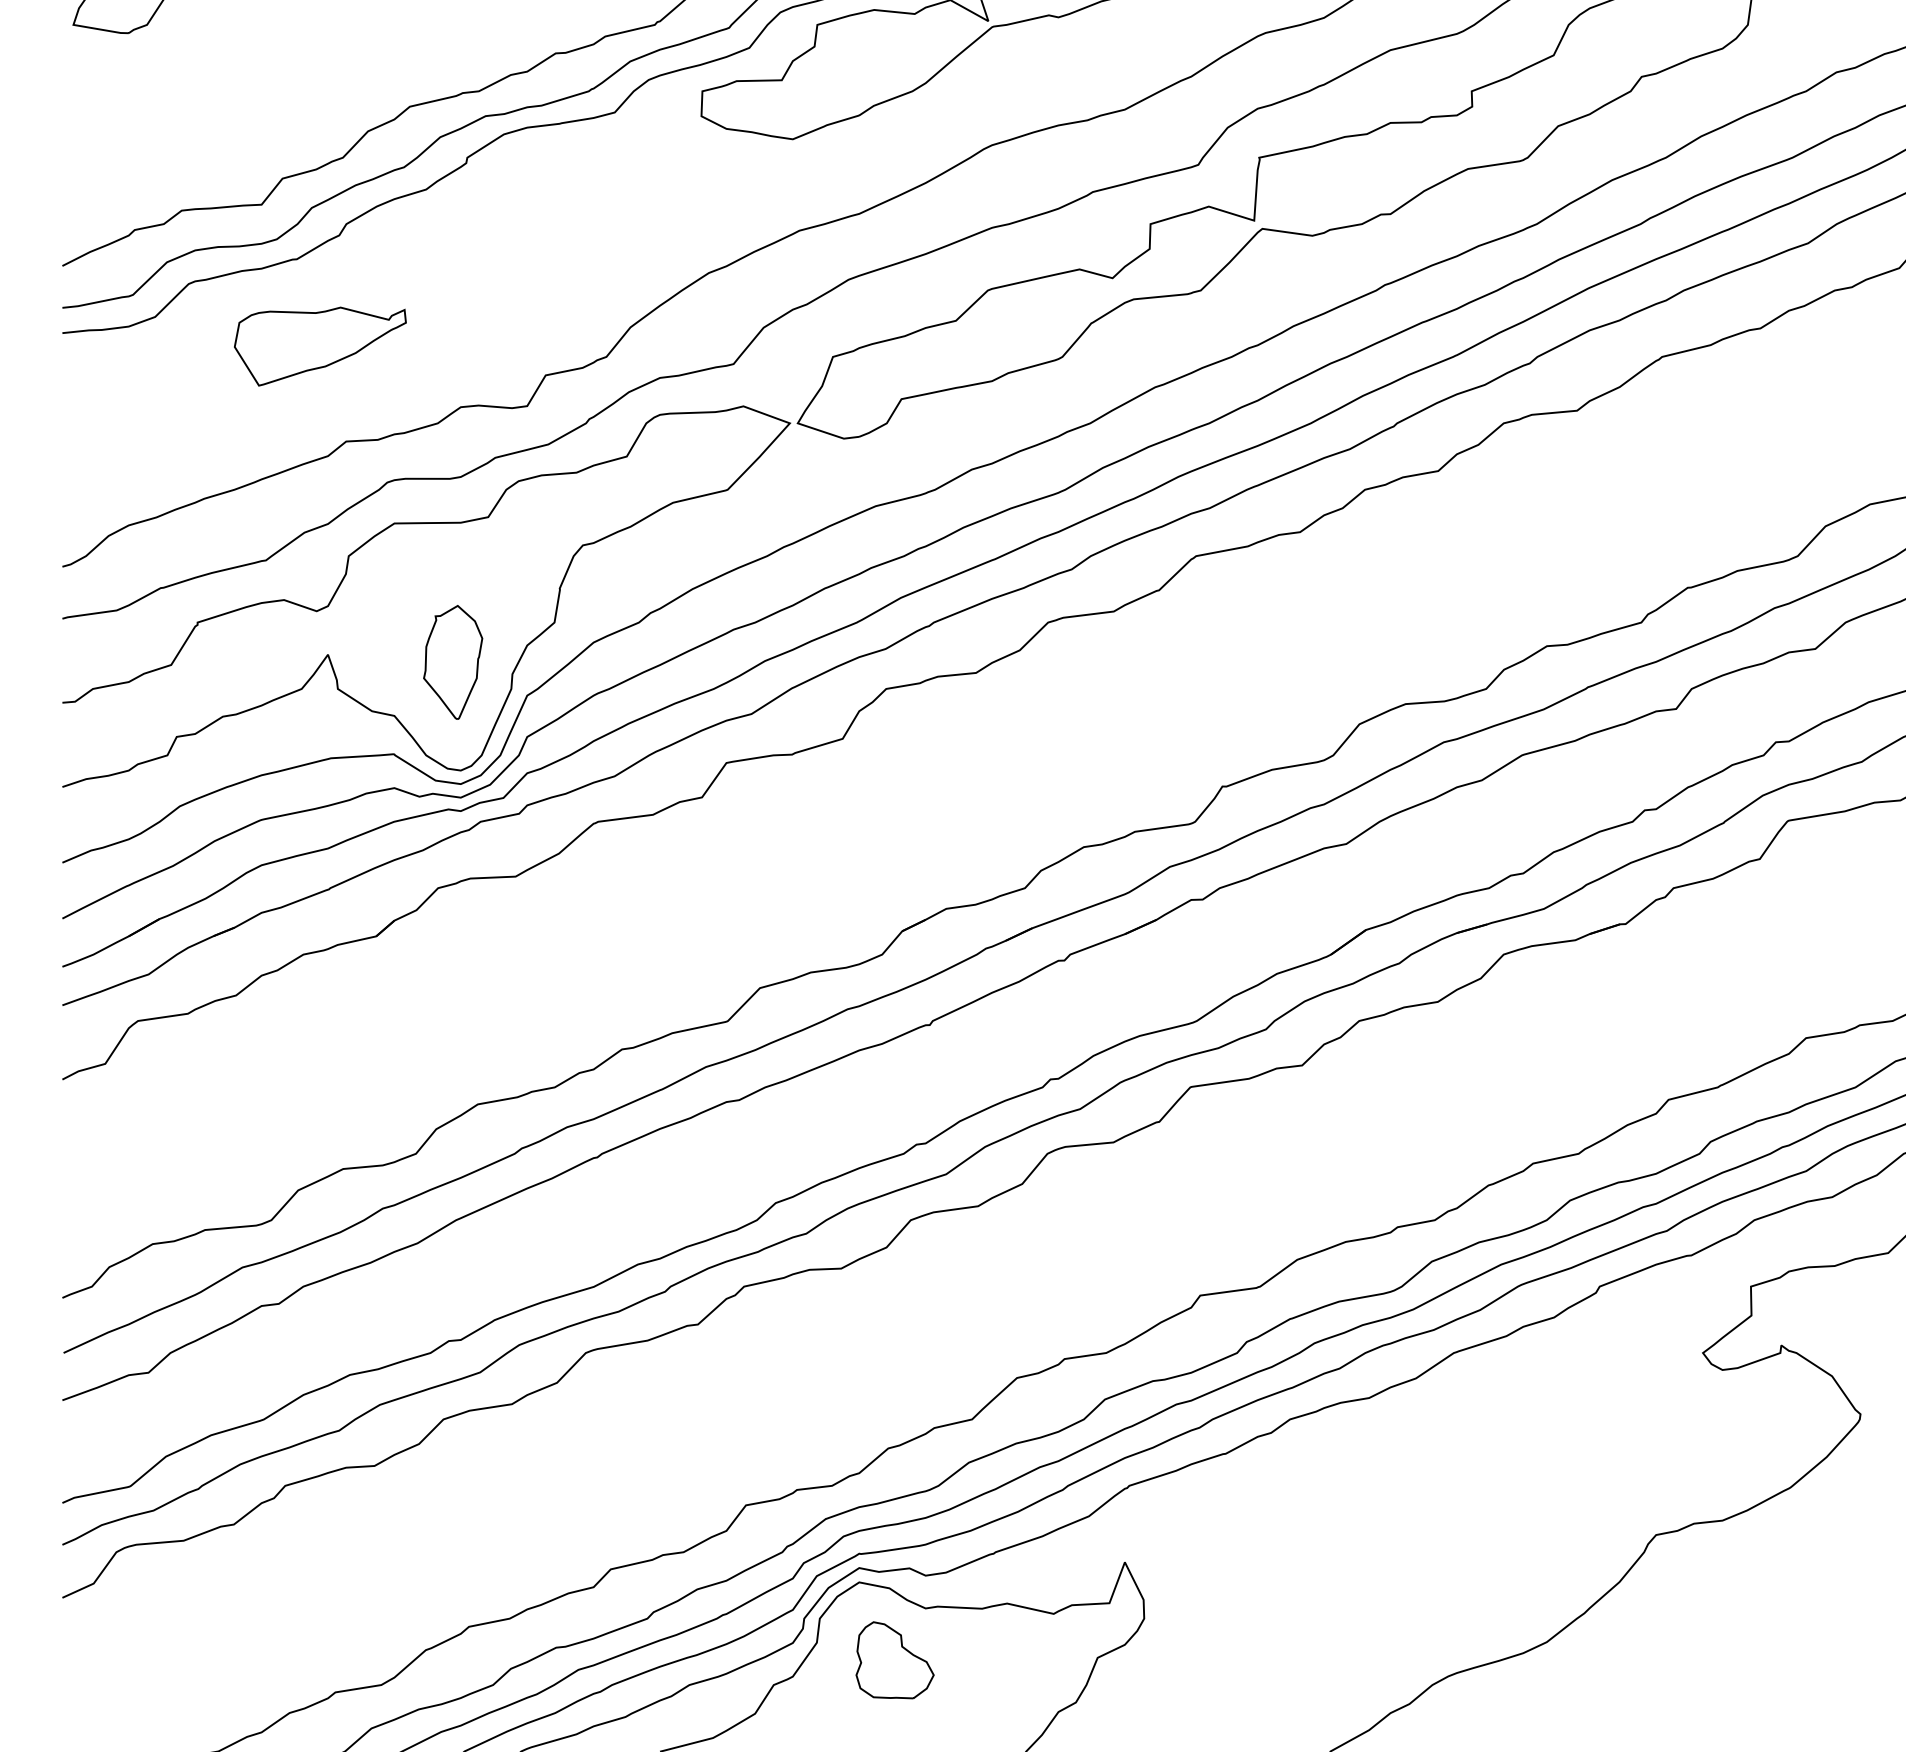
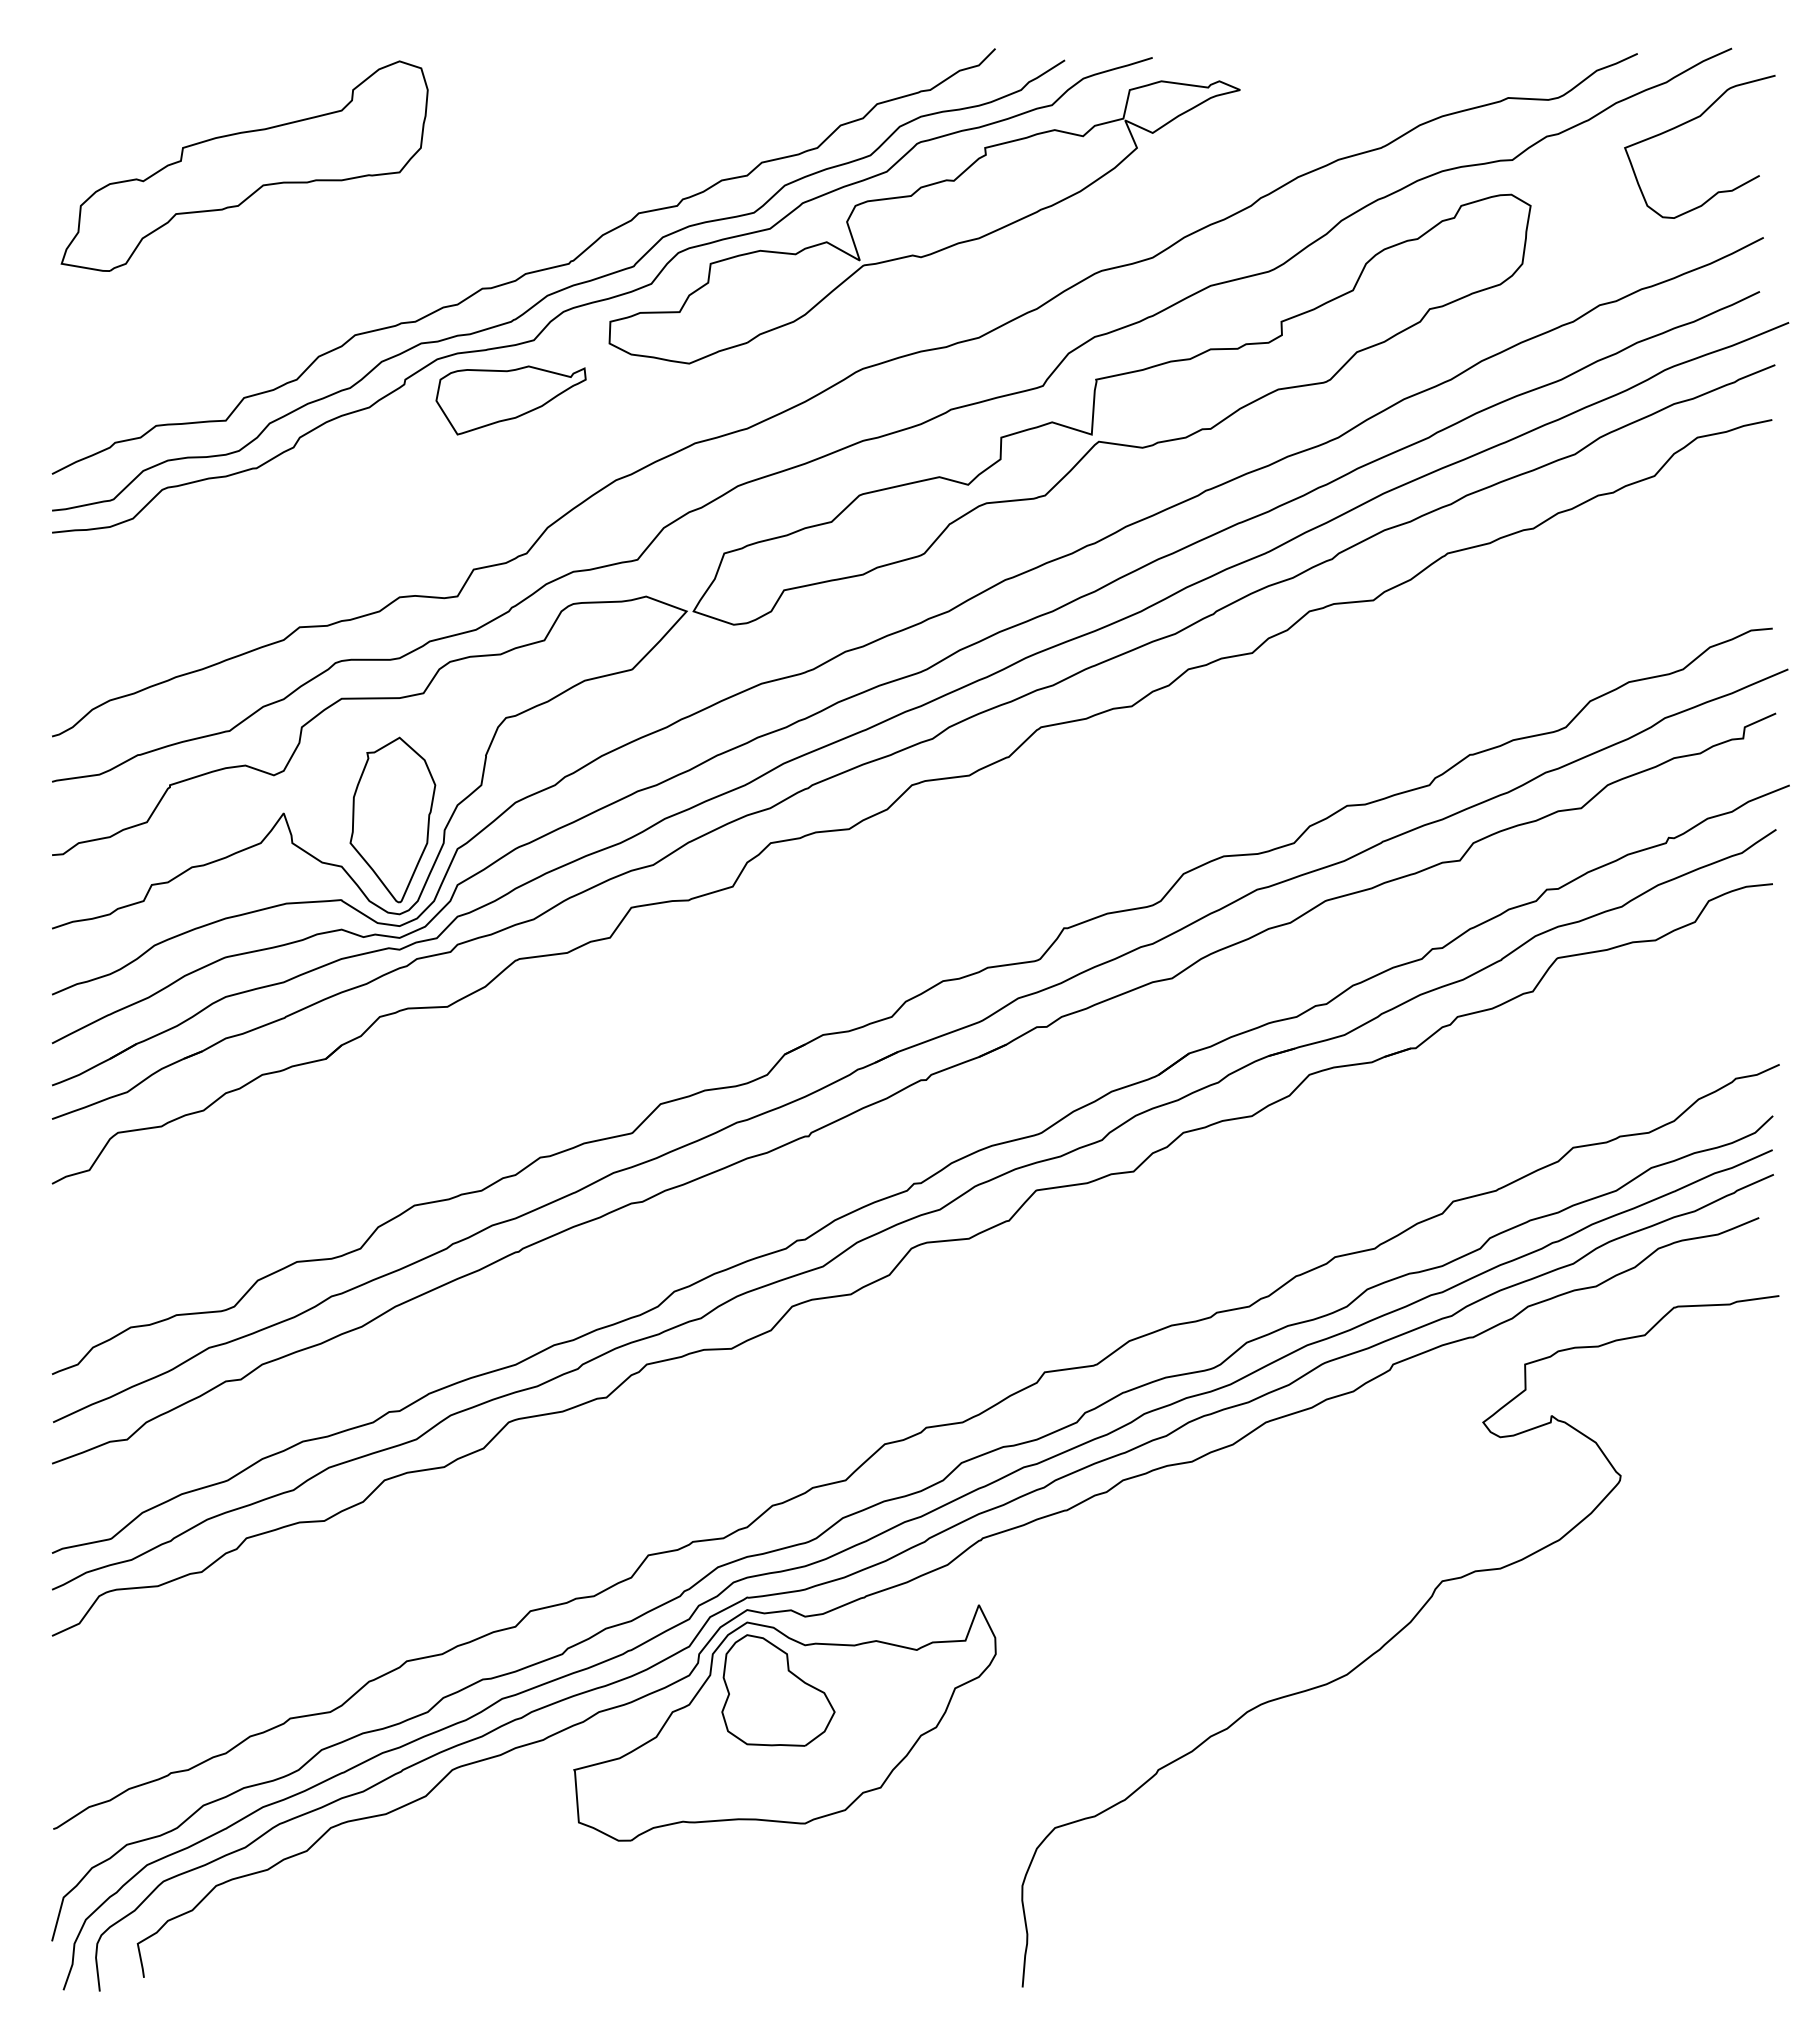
part: (319, 346) -> (510, 400), moved
part: (452, 661) -> (392, 819), size x1.67
part: (895, 1660) -> (778, 1690), size x1.67

